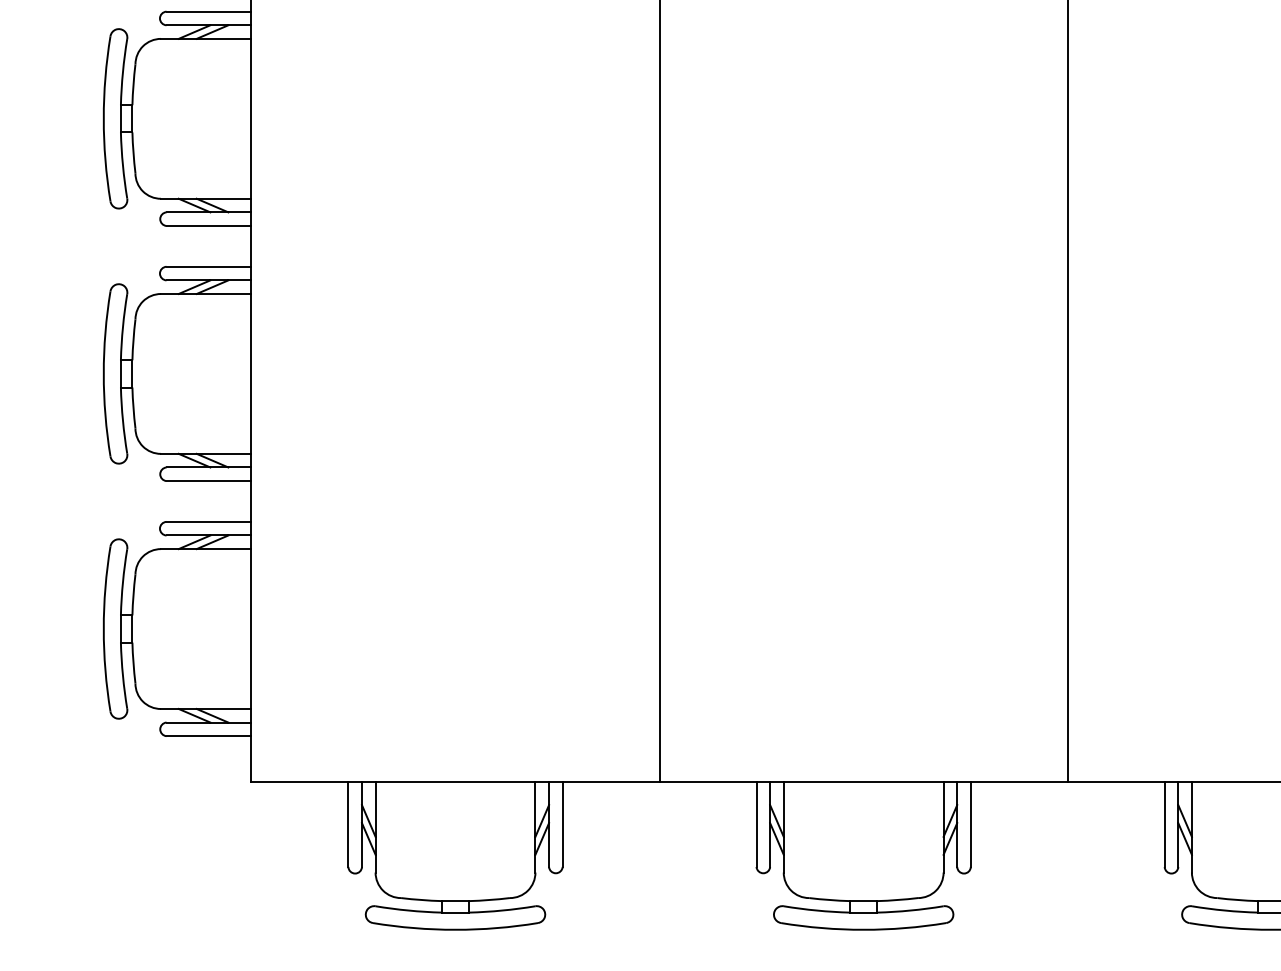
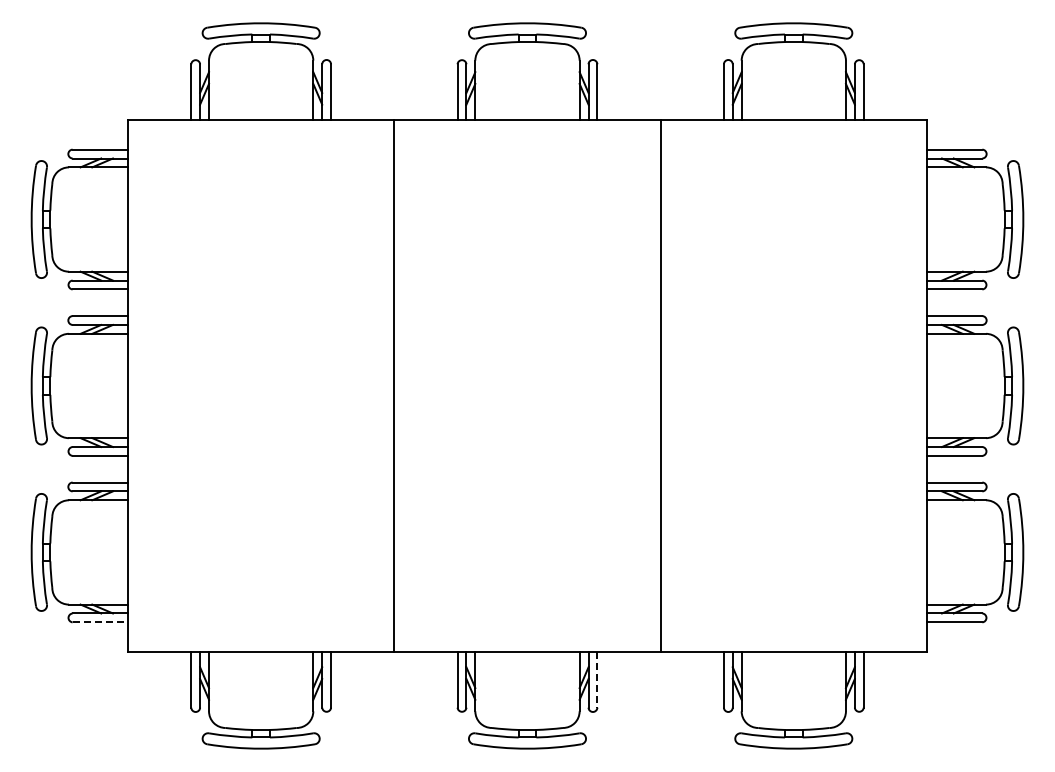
line: (209, 736) -> (100, 622), solid -> dashed
line: (970, 825) -> (597, 680), solid -> dashed

